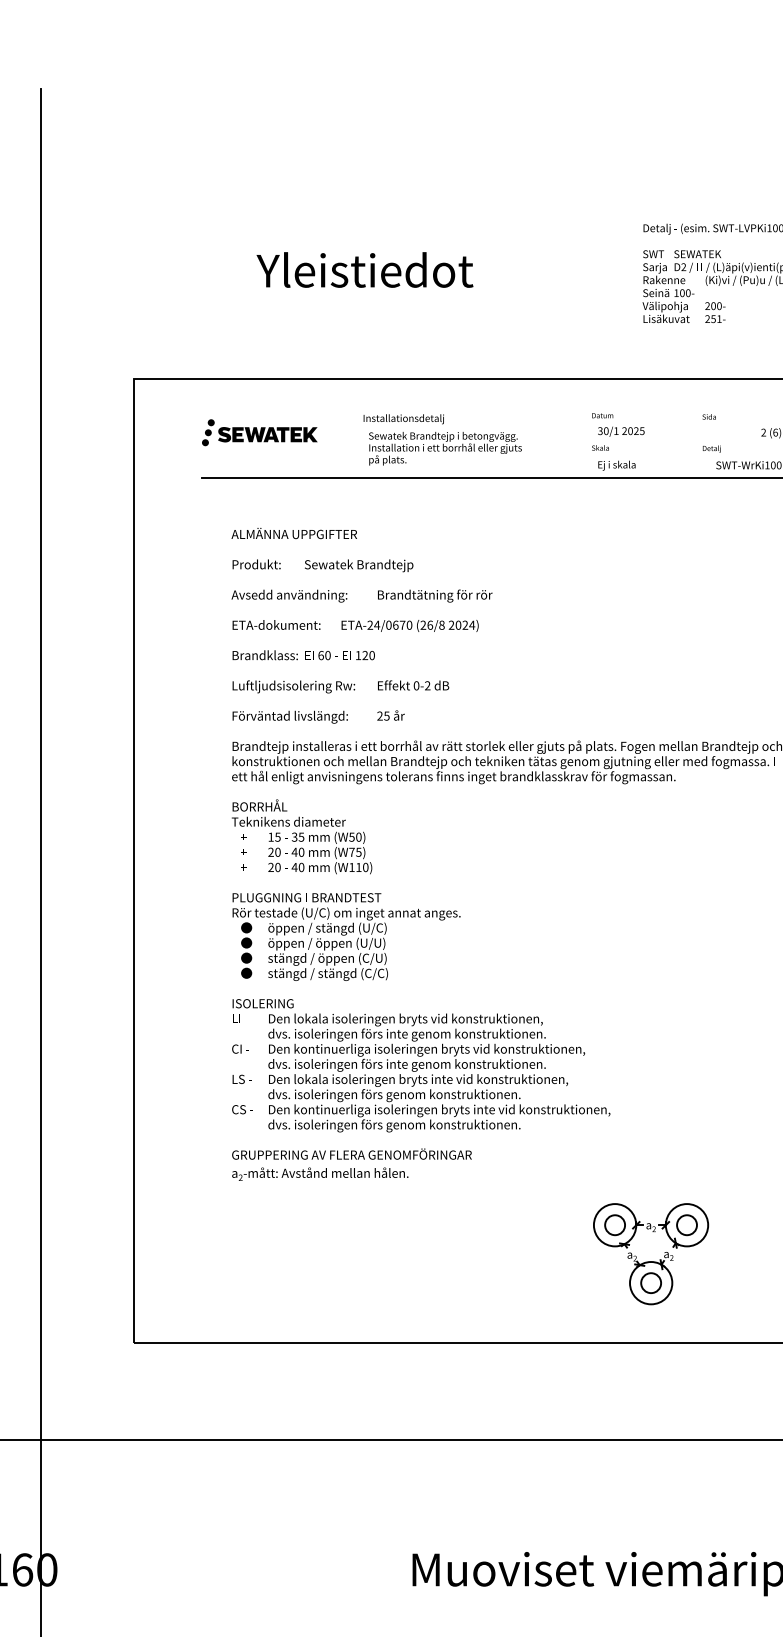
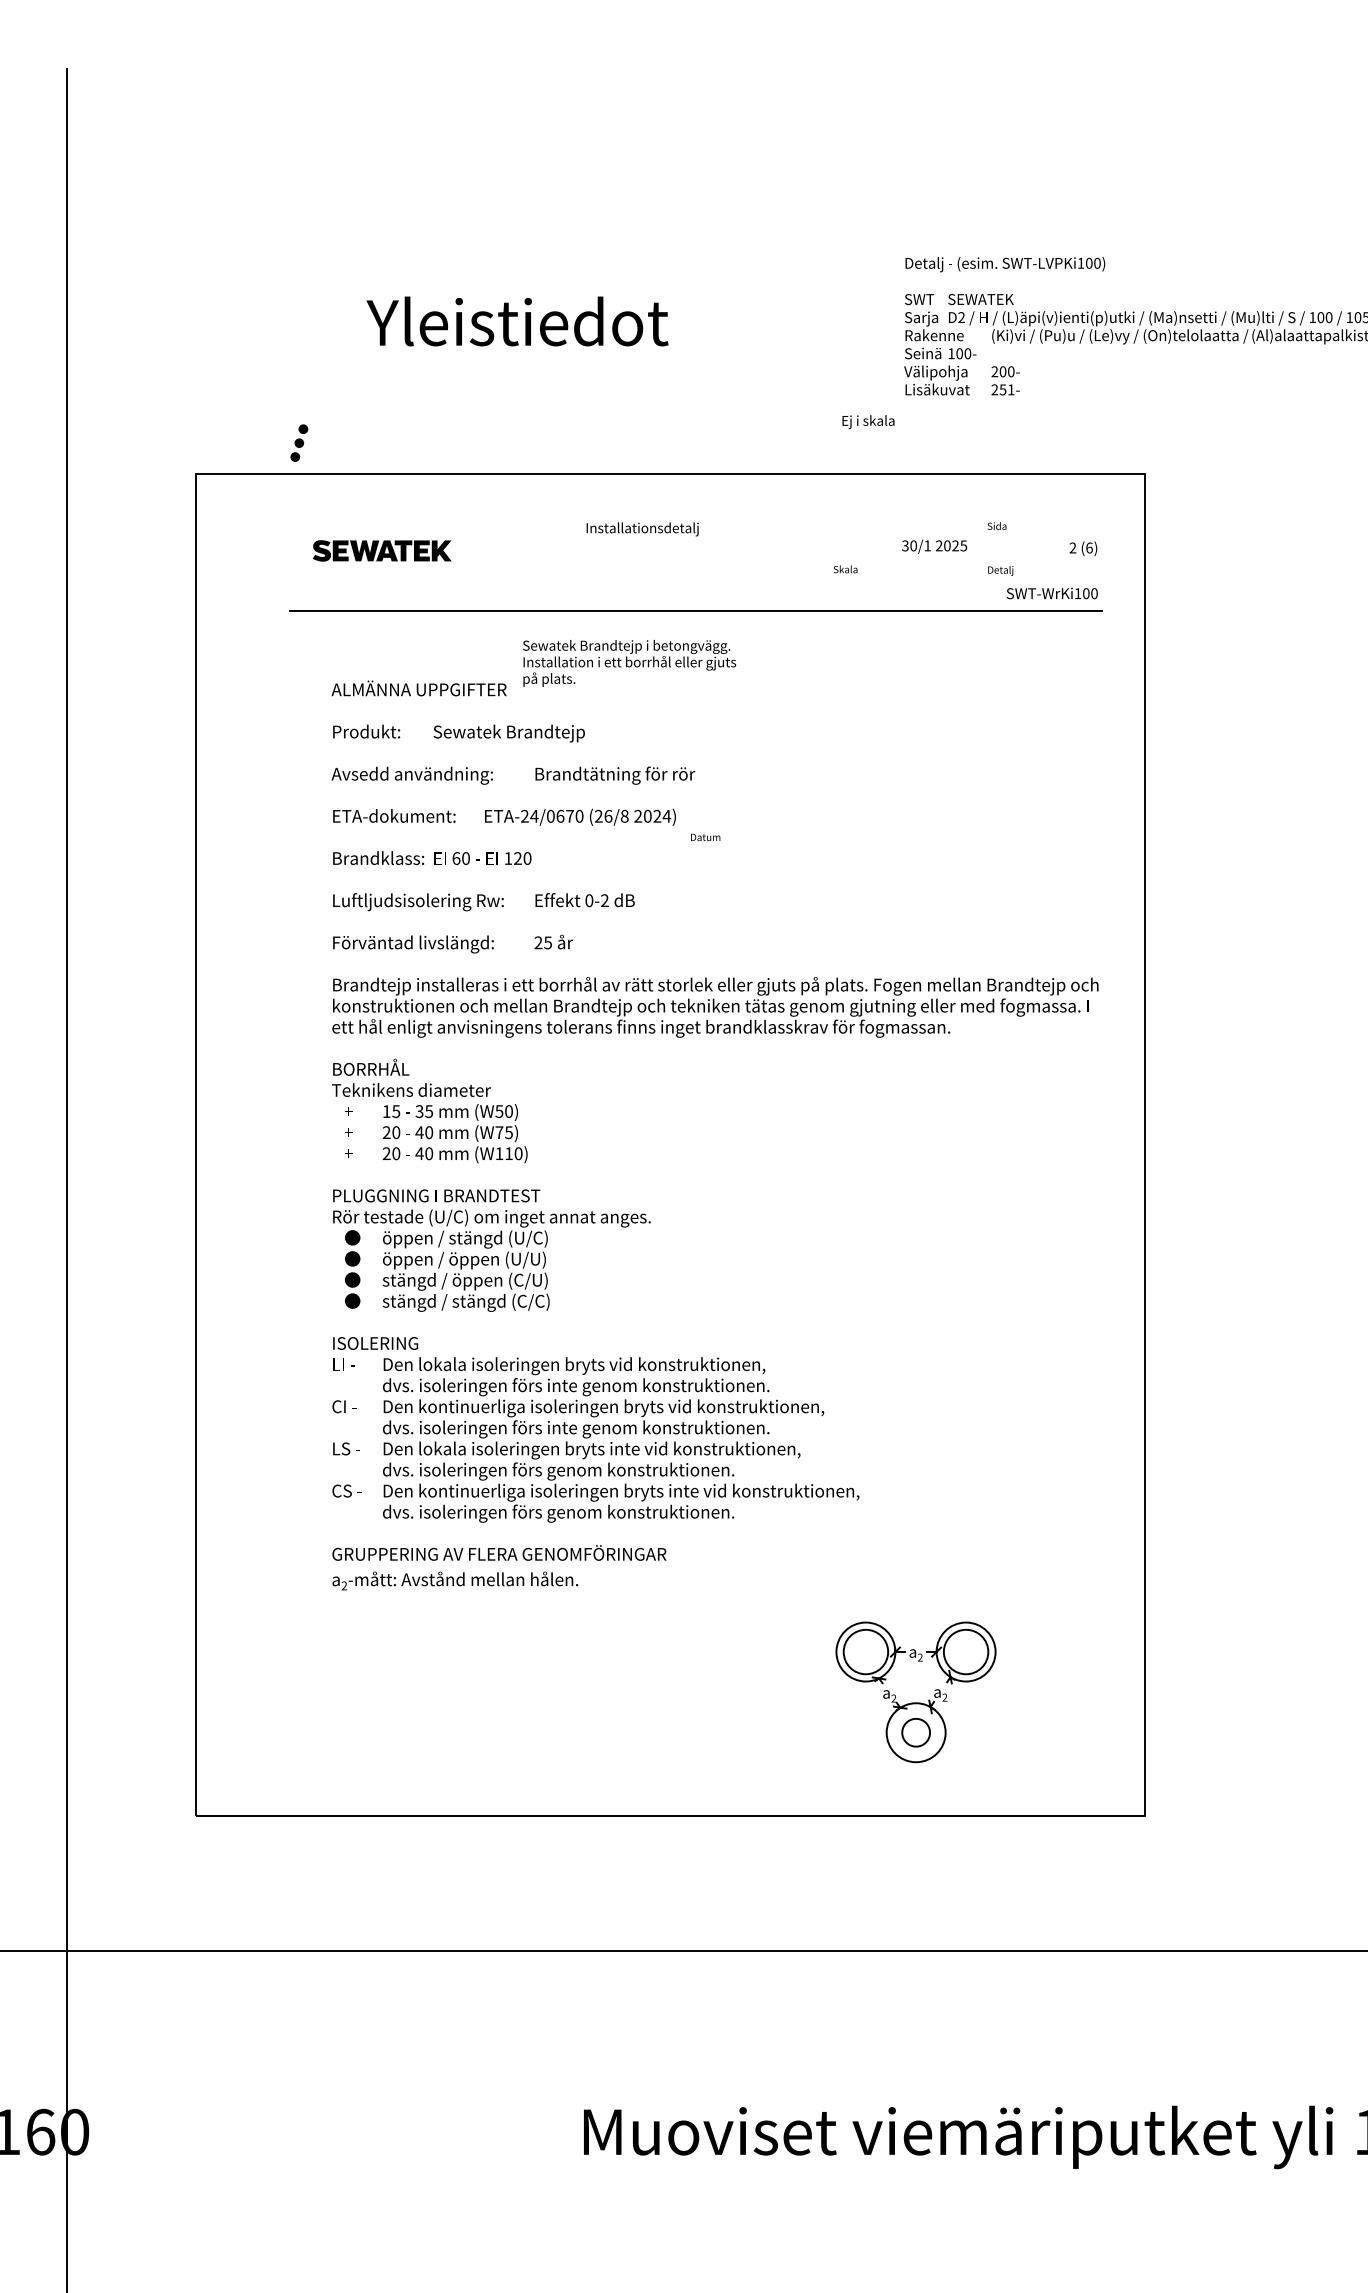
text: (602, 415) -> (705, 837), moved
text: (403, 419) -> (642, 529), moved
text: (621, 431) -> (934, 546), moved
part: (208, 432) -> (299, 442), moved
text: (445, 448) -> (629, 663), moved
text: (616, 466) -> (868, 422), moved
circle: (614, 1224) -> (865, 1651), size x1.6
circle: (686, 1224) -> (965, 1651), size x1.6

